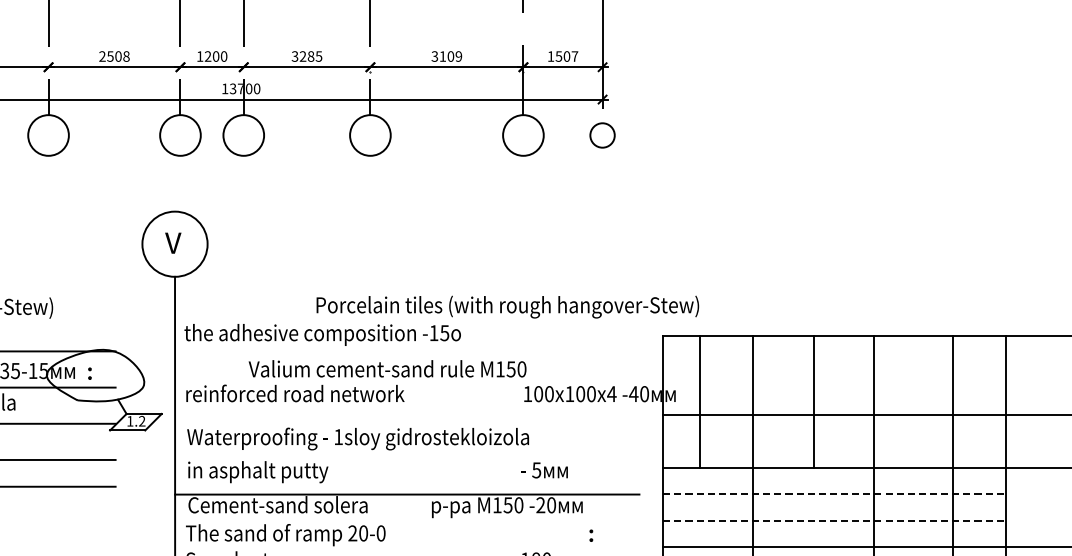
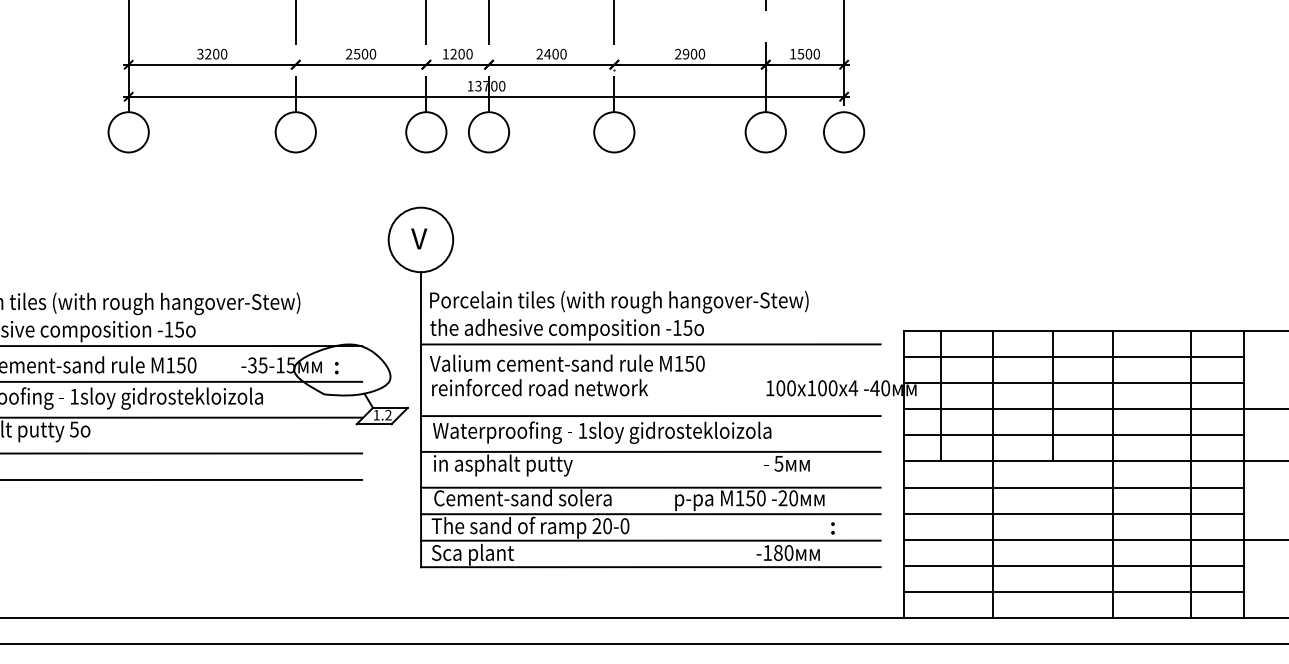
text: (306, 55) -> (551, 53), 3285 -> 2400
text: (447, 55) -> (690, 53), 3109 -> 2900
text: (574, 55) -> (816, 53), 1507 -> 1500
text: (126, 56) -> (372, 54), 2508 -> 2500
circle: (601, 135) -> (843, 132), size x1.67
text: (507, 307) -> (619, 302), moved
line: (406, 349) -> (650, 344), added
line: (834, 361) -> (1073, 356), added
text: (387, 368) -> (567, 362), moved
line: (834, 389) -> (1073, 383), added
line: (406, 422) -> (650, 416), added
line: (834, 441) -> (1073, 435), added
line: (406, 457) -> (650, 451), added
line: (834, 494) -> (1073, 487), dashed -> solid
line: (834, 520) -> (1073, 513), dashed -> solid
line: (406, 521) -> (650, 514), added
line: (406, 547) -> (650, 540), added

